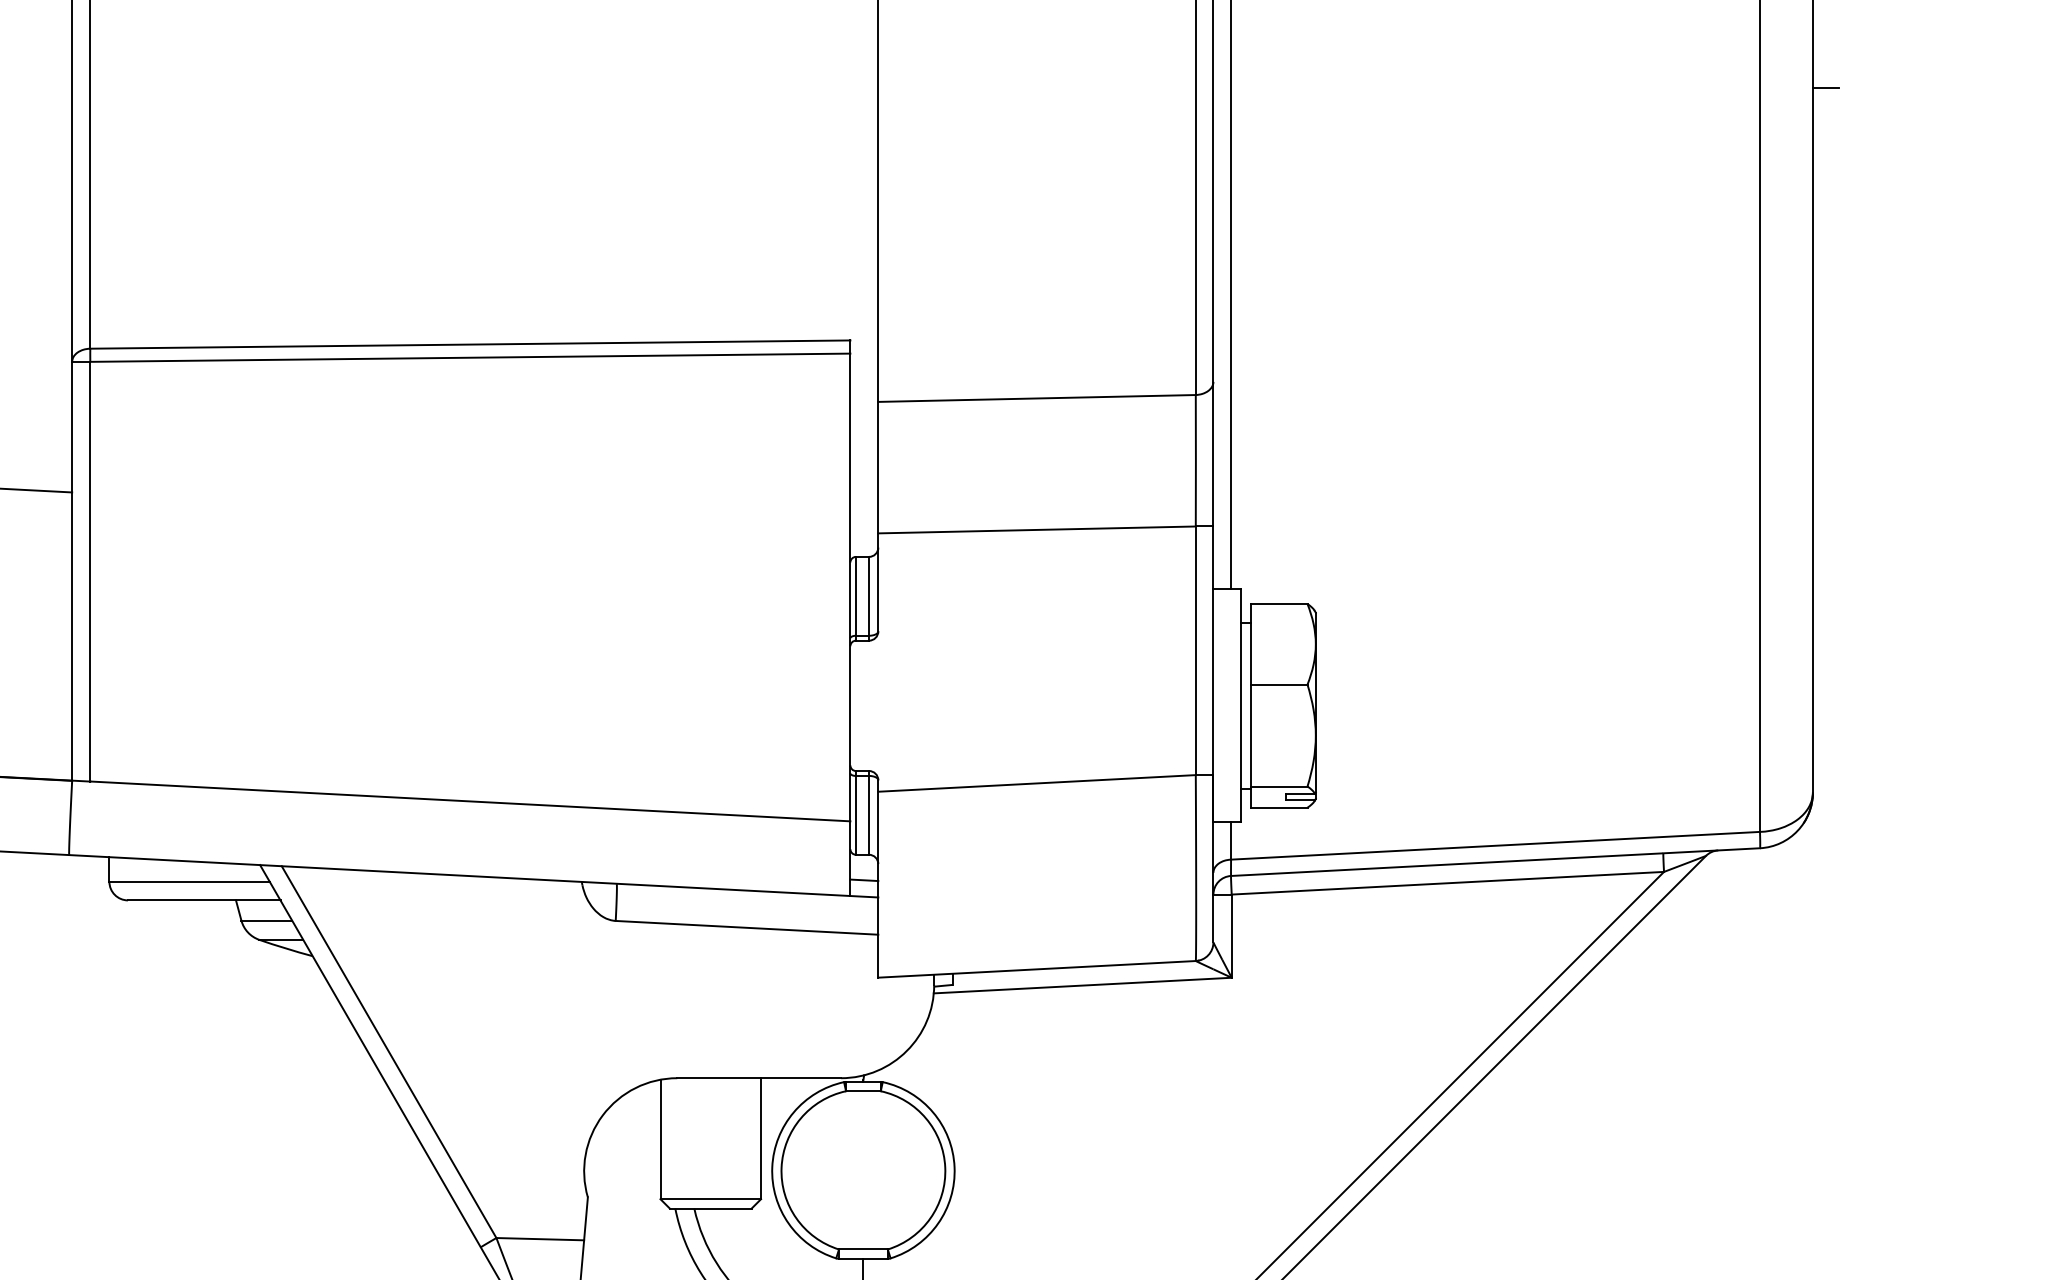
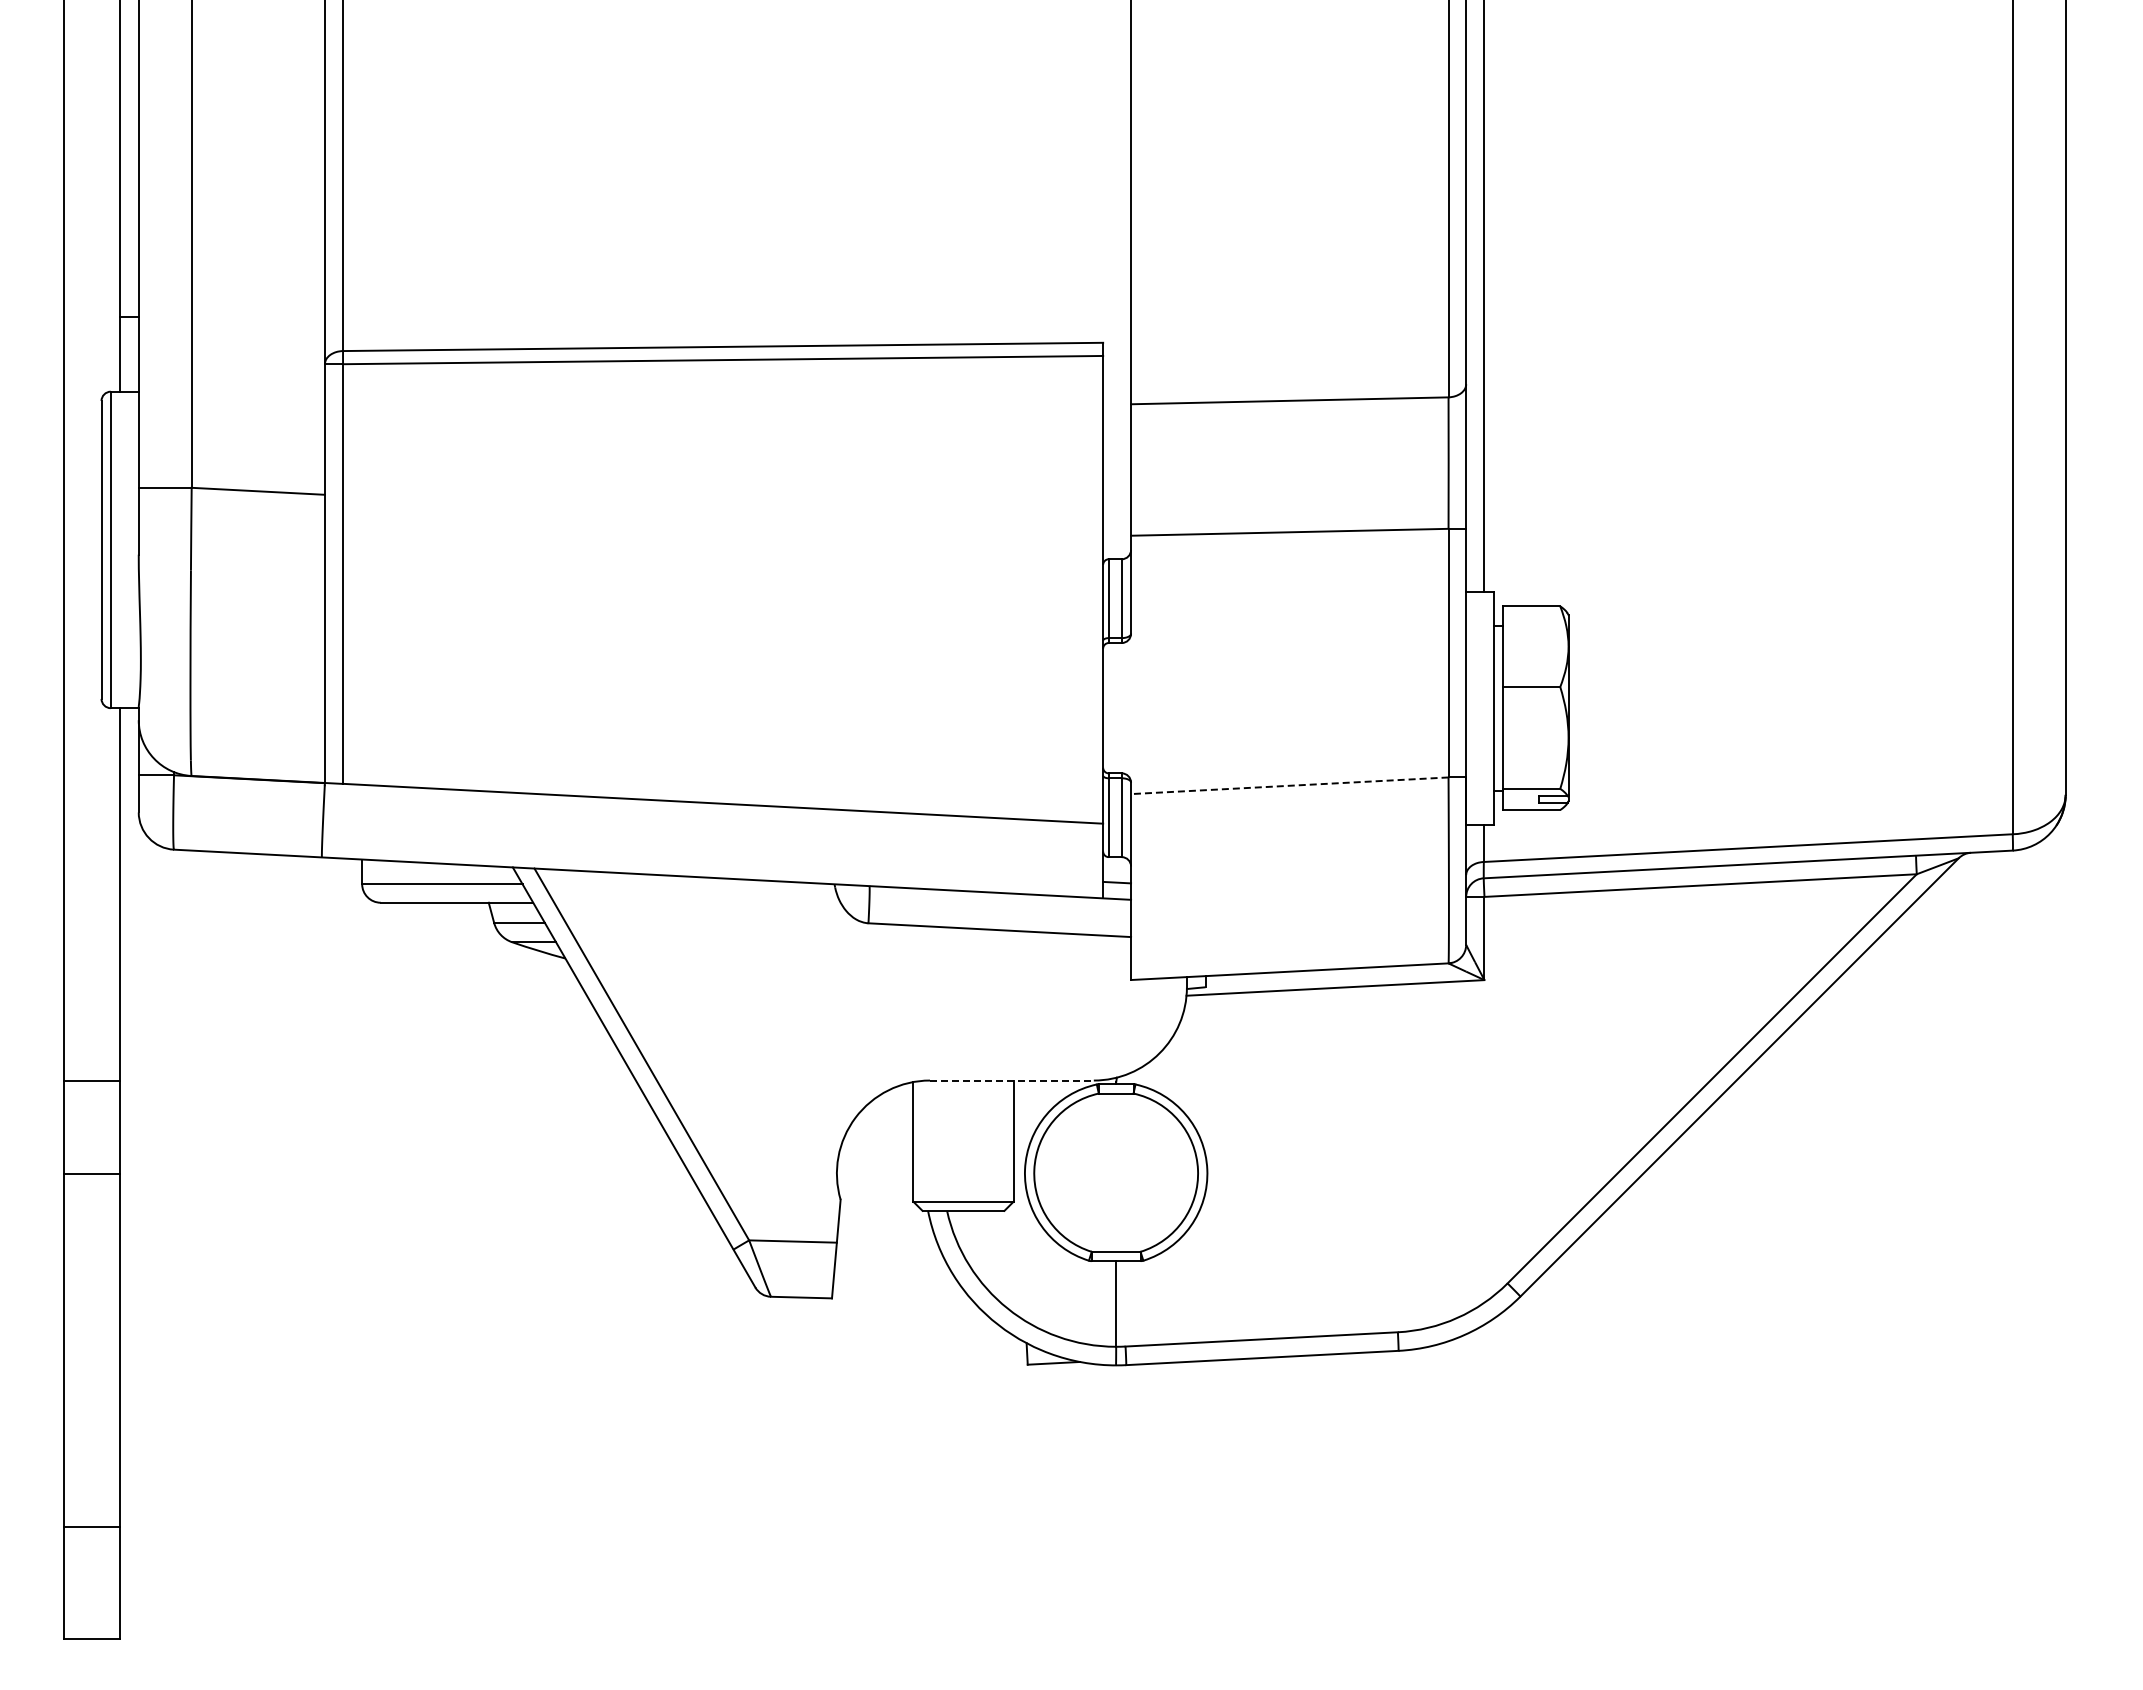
line: (1825, 88) -> (2078, 90), removed
line: (1036, 783) -> (1289, 785), solid -> dashed
line: (758, 1078) -> (1011, 1080), solid -> dashed

